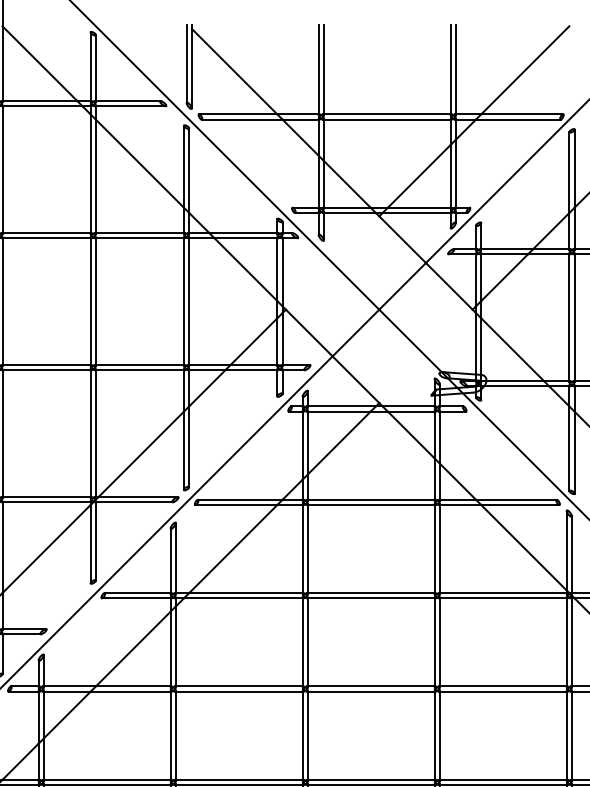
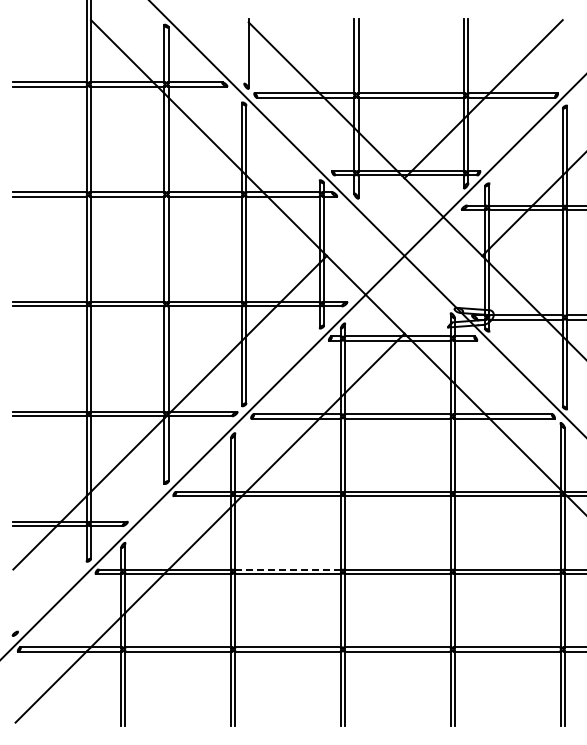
line: (186, 64) -> (244, 51), removed
line: (239, 686) -> (288, 569), solid -> dashed

